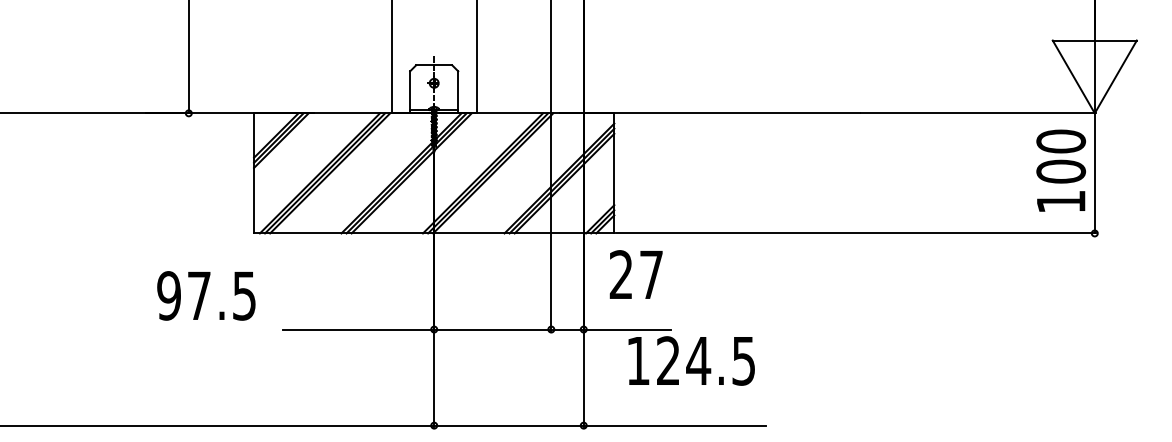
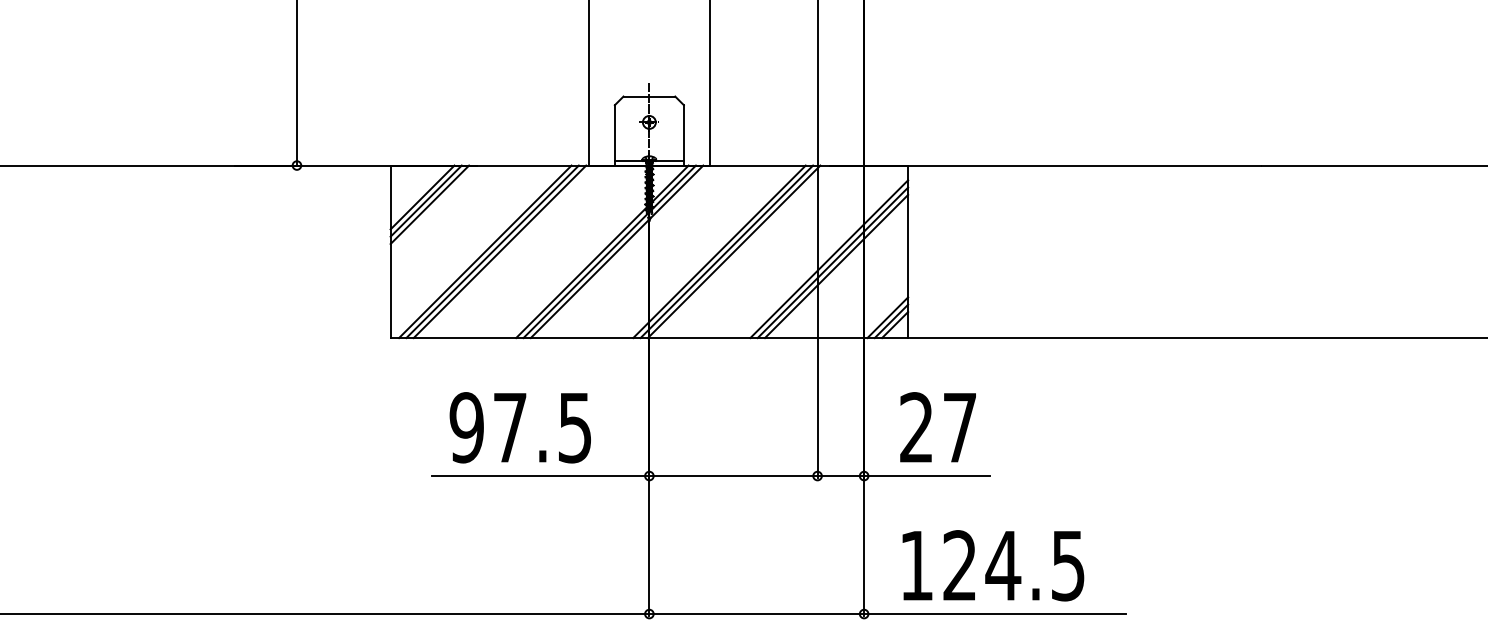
text: (635, 274) -> (937, 427), moved
text: (206, 295) -> (520, 427), moved
text: (691, 360) -> (993, 565), moved

